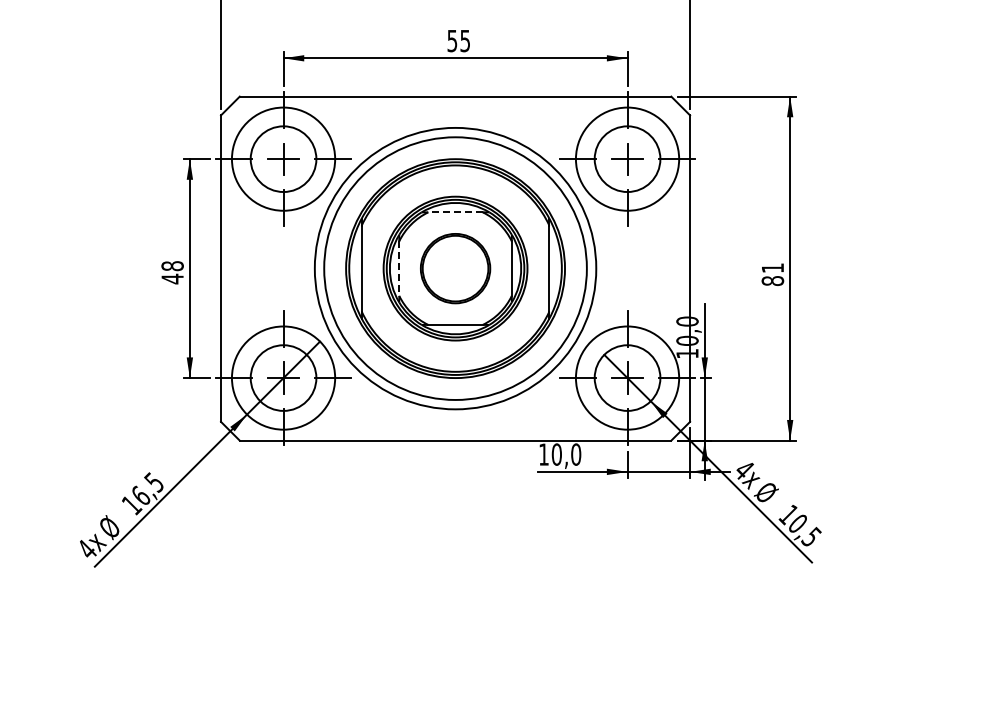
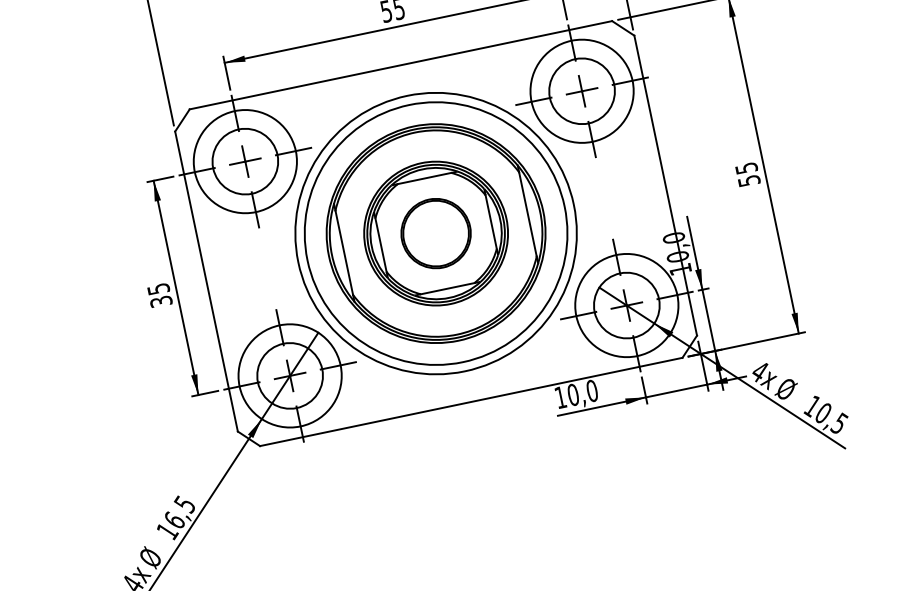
line: (455, 212) -> (424, 178), dashed -> solid
line: (399, 269) -> (381, 245), dashed -> solid
text: (172, 272) -> (159, 295), 48 -> 35
text: (772, 274) -> (747, 174), 81 -> 55

